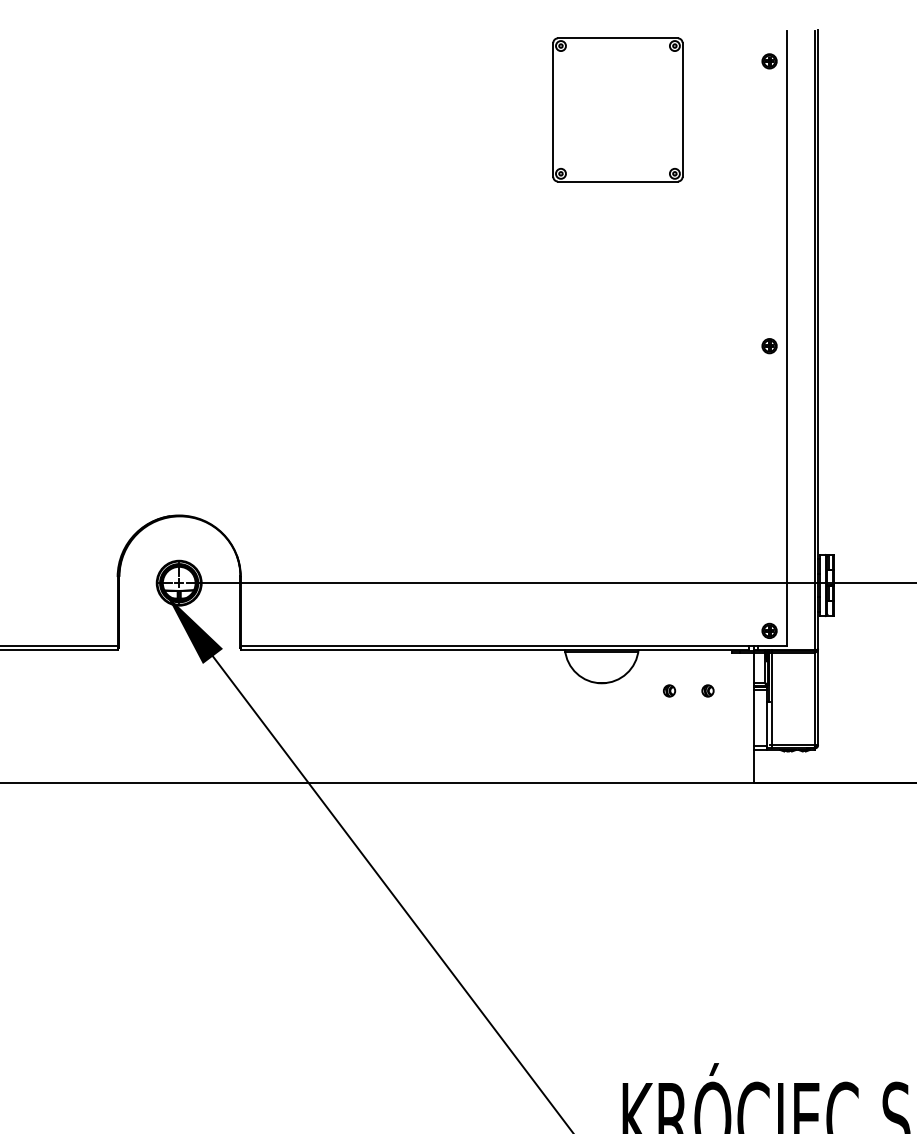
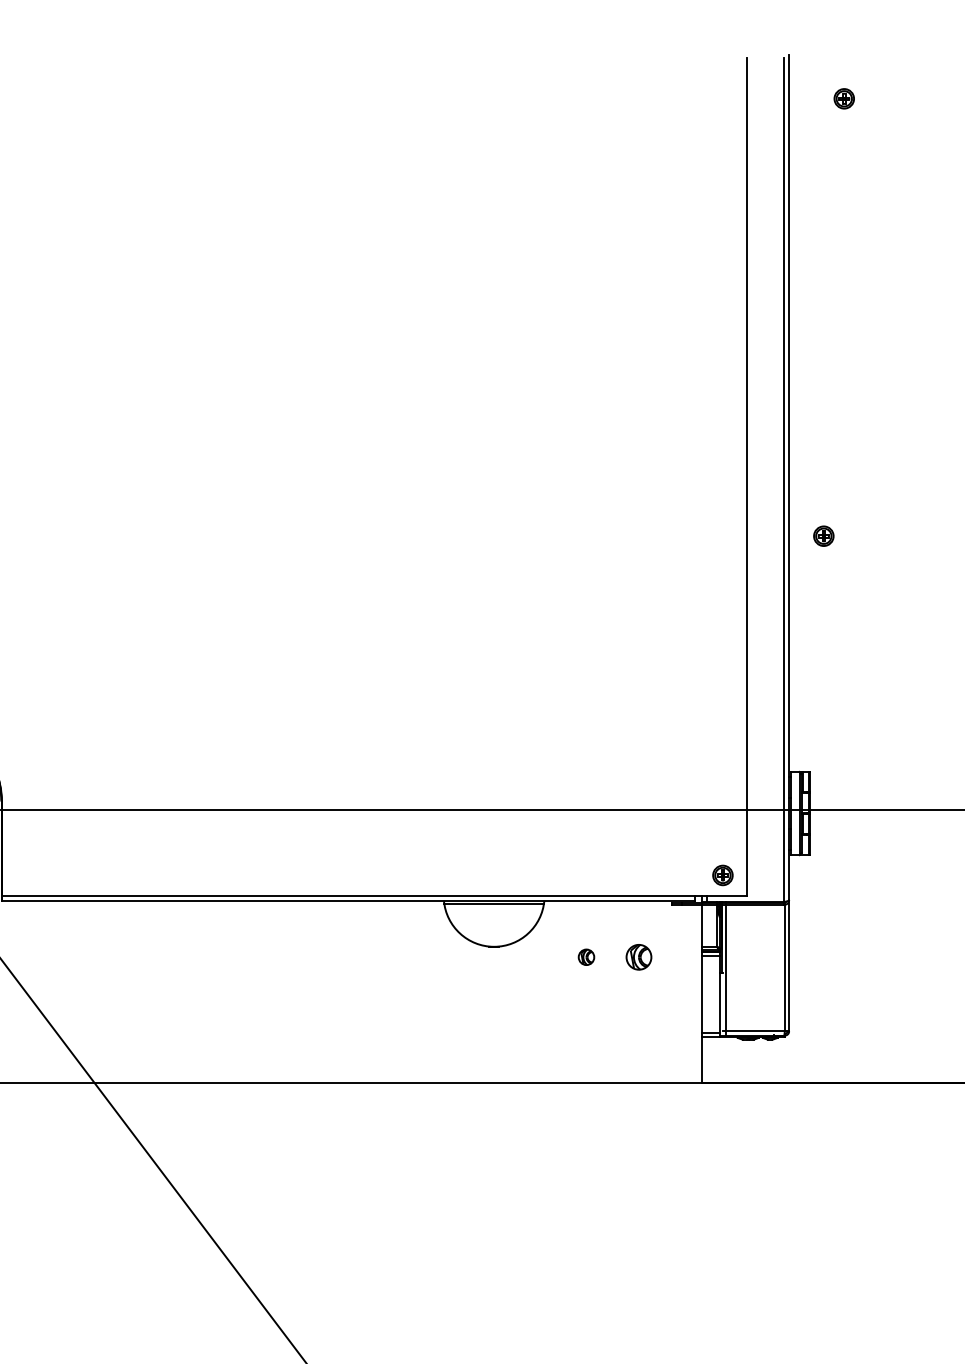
part: (769, 61) -> (844, 99), moved
part: (617, 109) -> (515, 164), removed
part: (769, 346) -> (823, 536), moved
part: (707, 690) -> (638, 956), size x1.6

